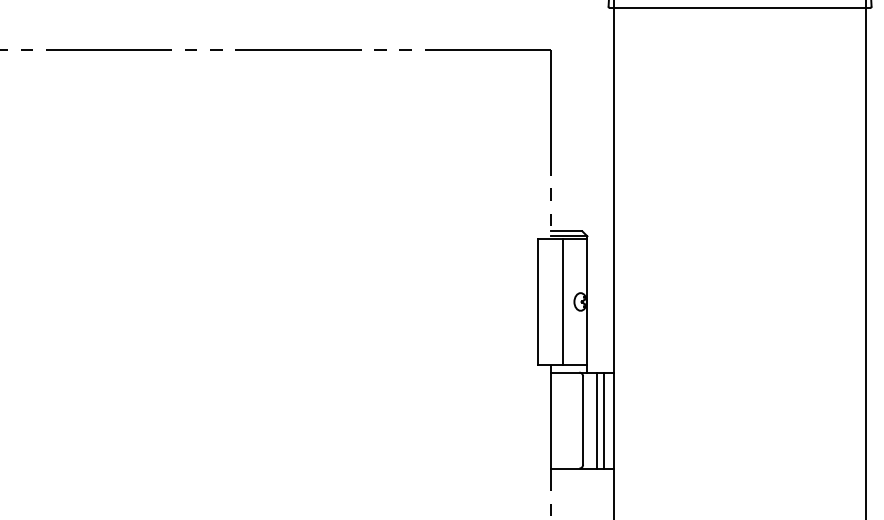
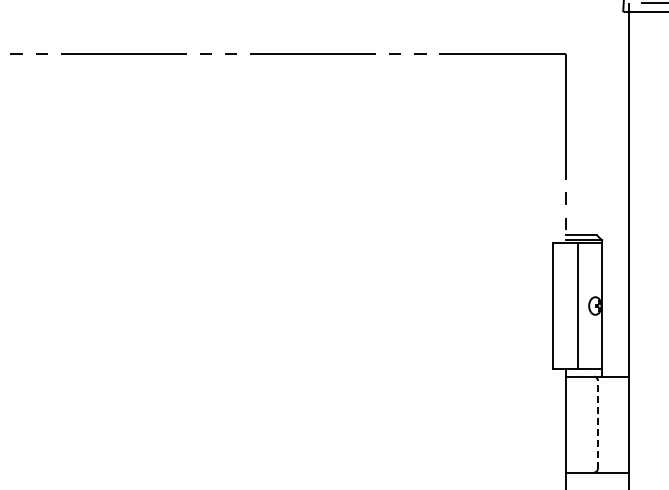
line: (583, 420) -> (598, 424), solid -> dashed
line: (597, 420) -> (612, 424), removed
line: (603, 420) -> (618, 424), removed

